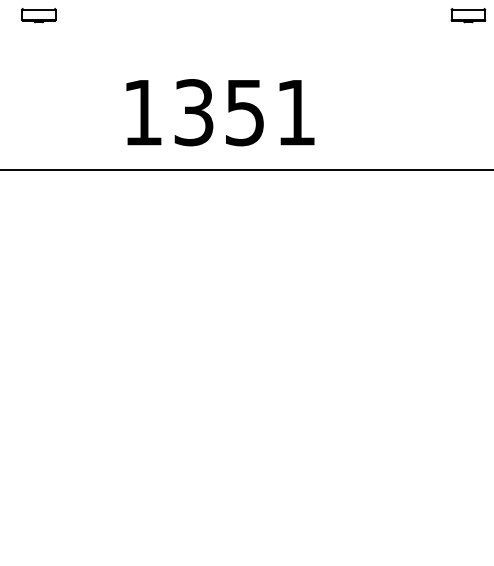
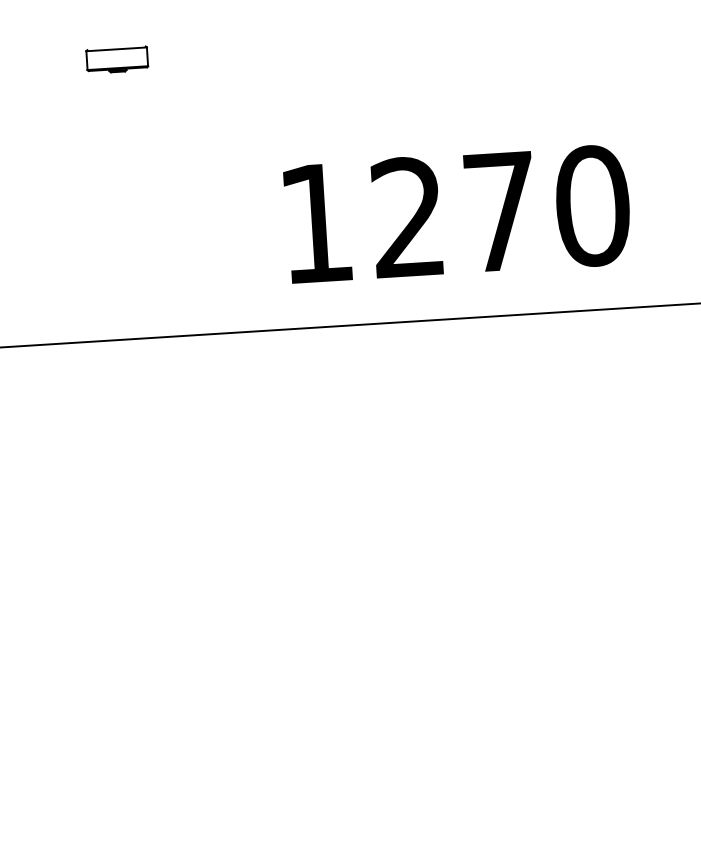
text: (245, 112) -> (501, 211), 1351 -> 1270

